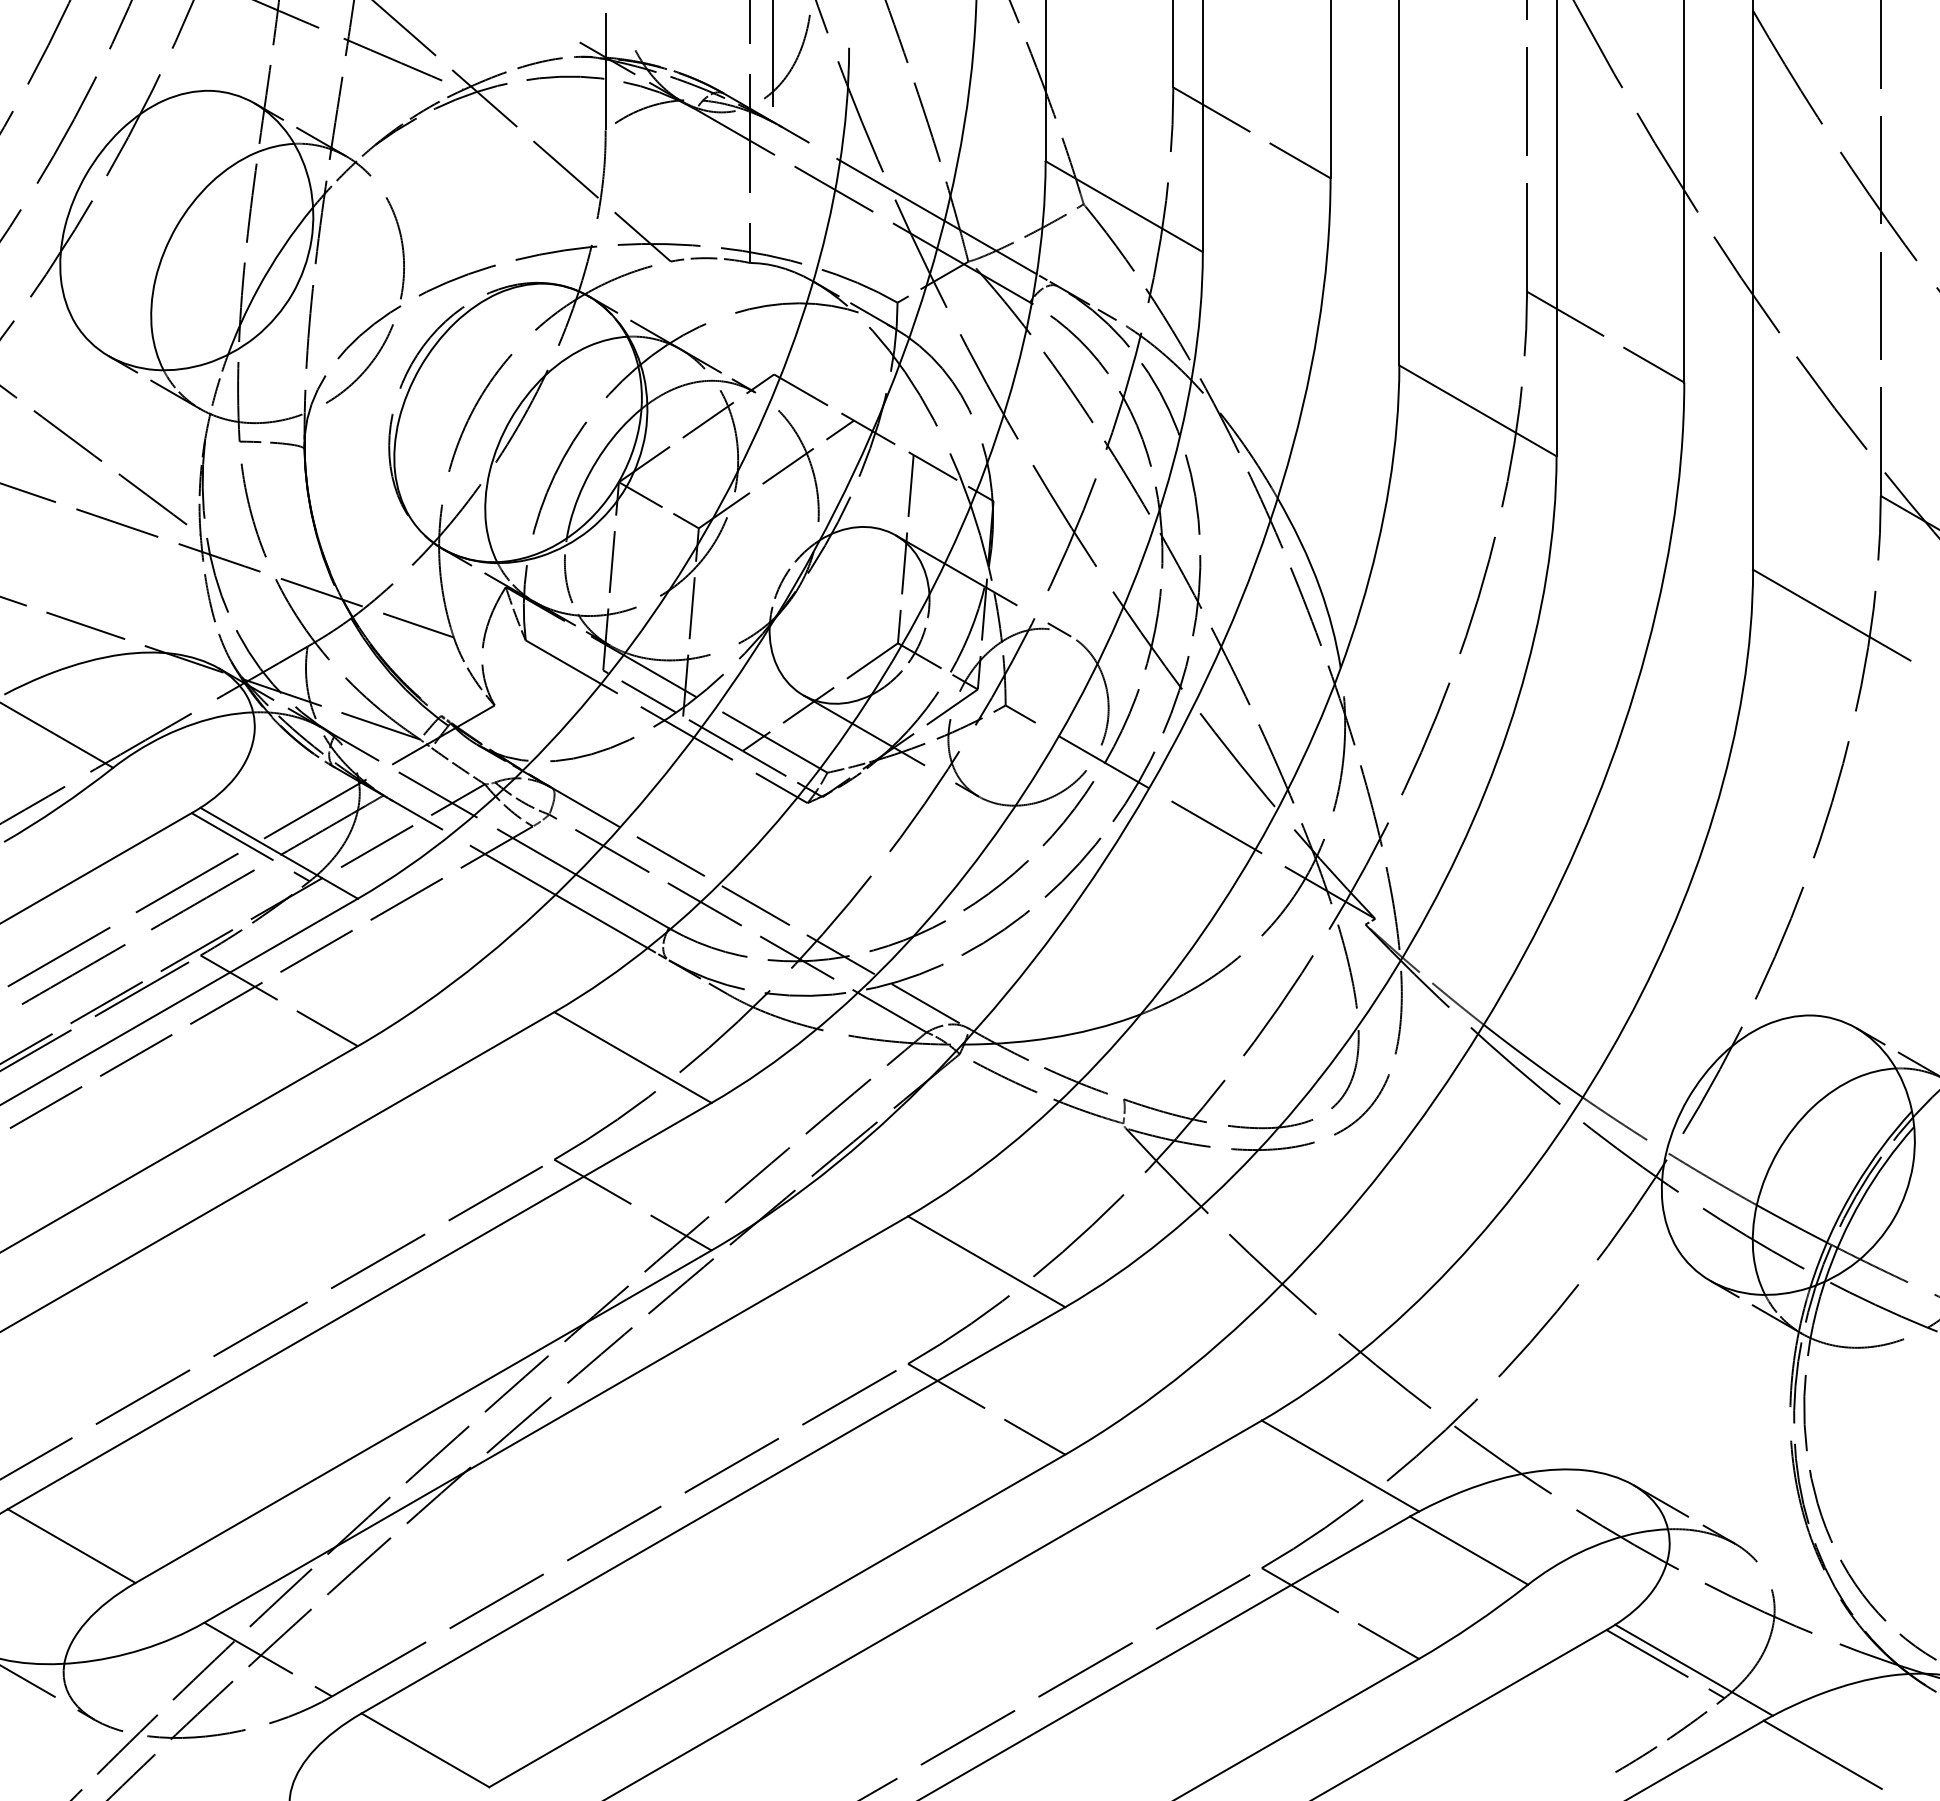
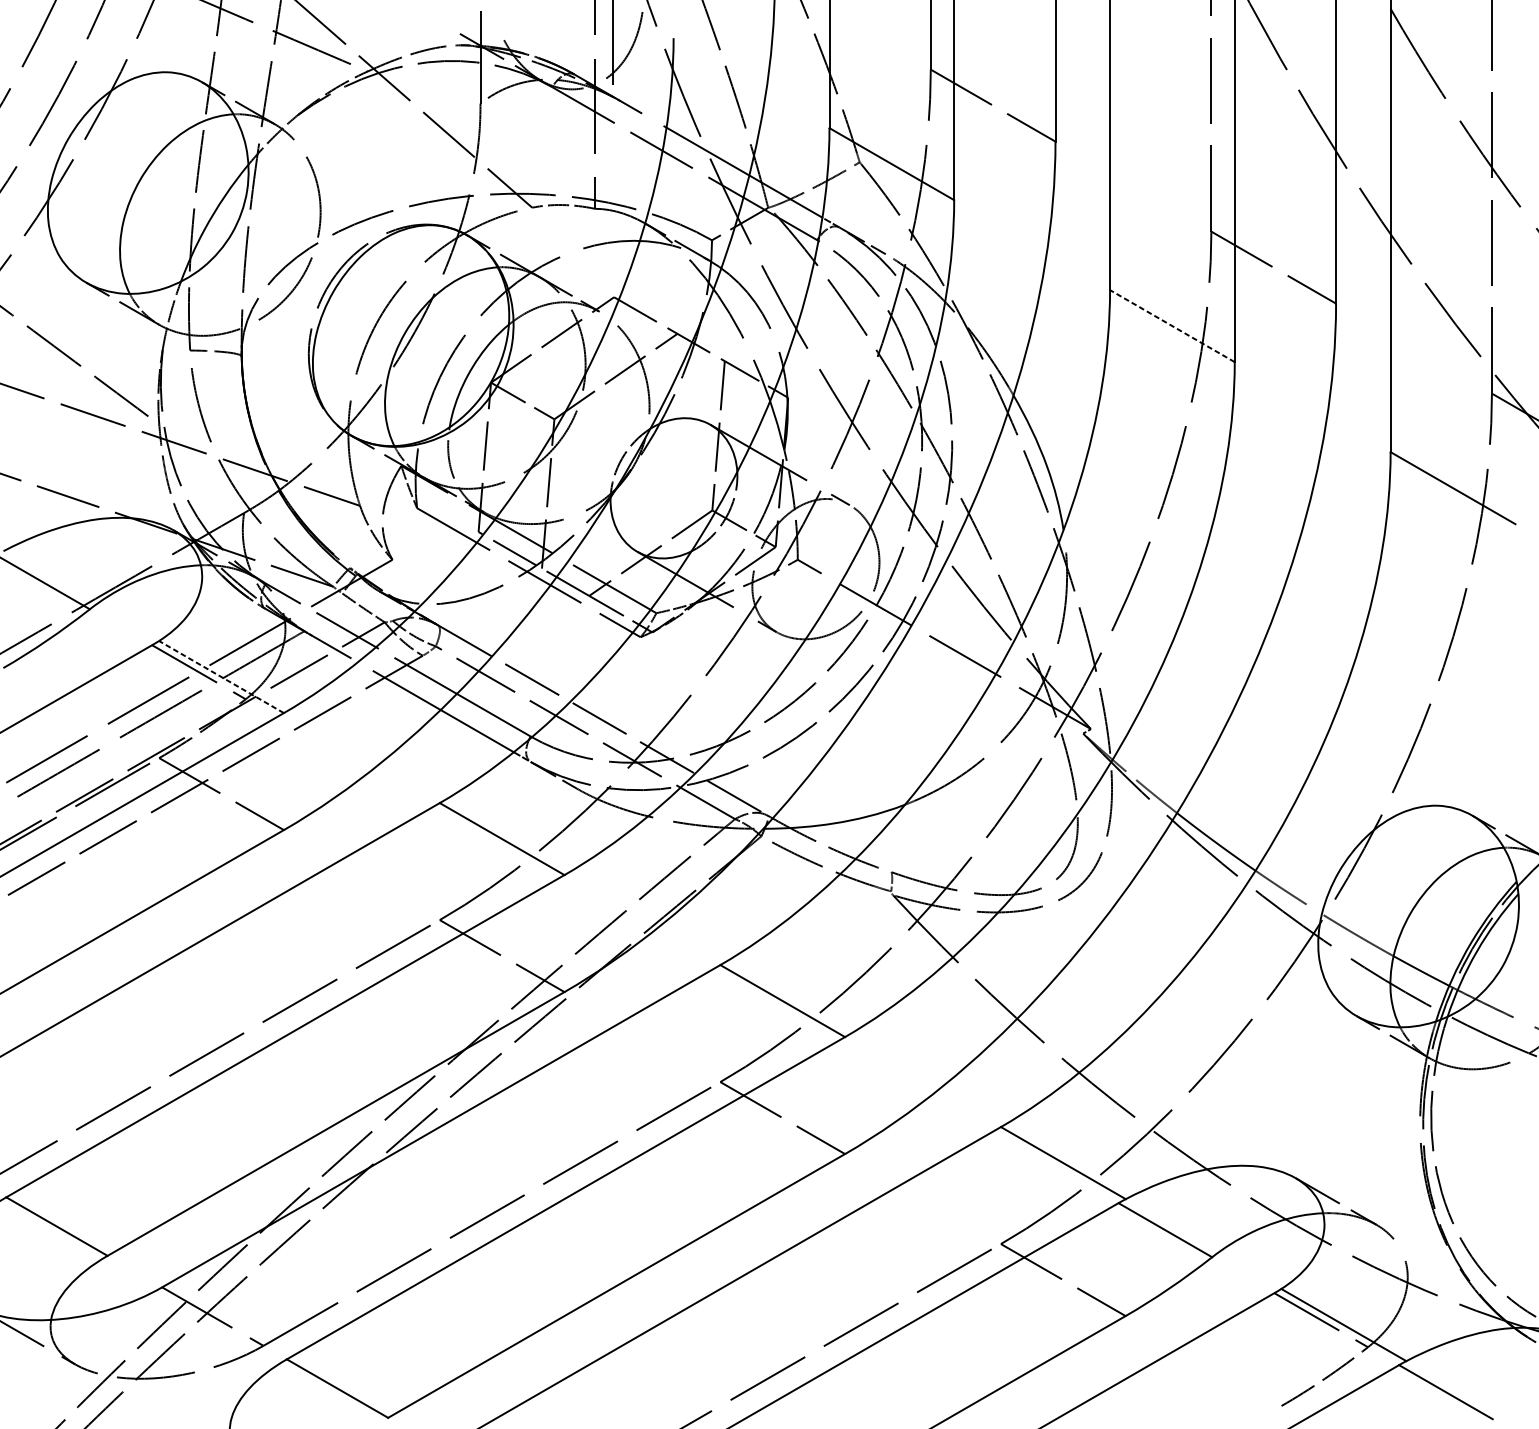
line: (1477, 410) -> (1172, 325), solid -> dashed
line: (279, 853) -> (221, 677), solid -> dashed

